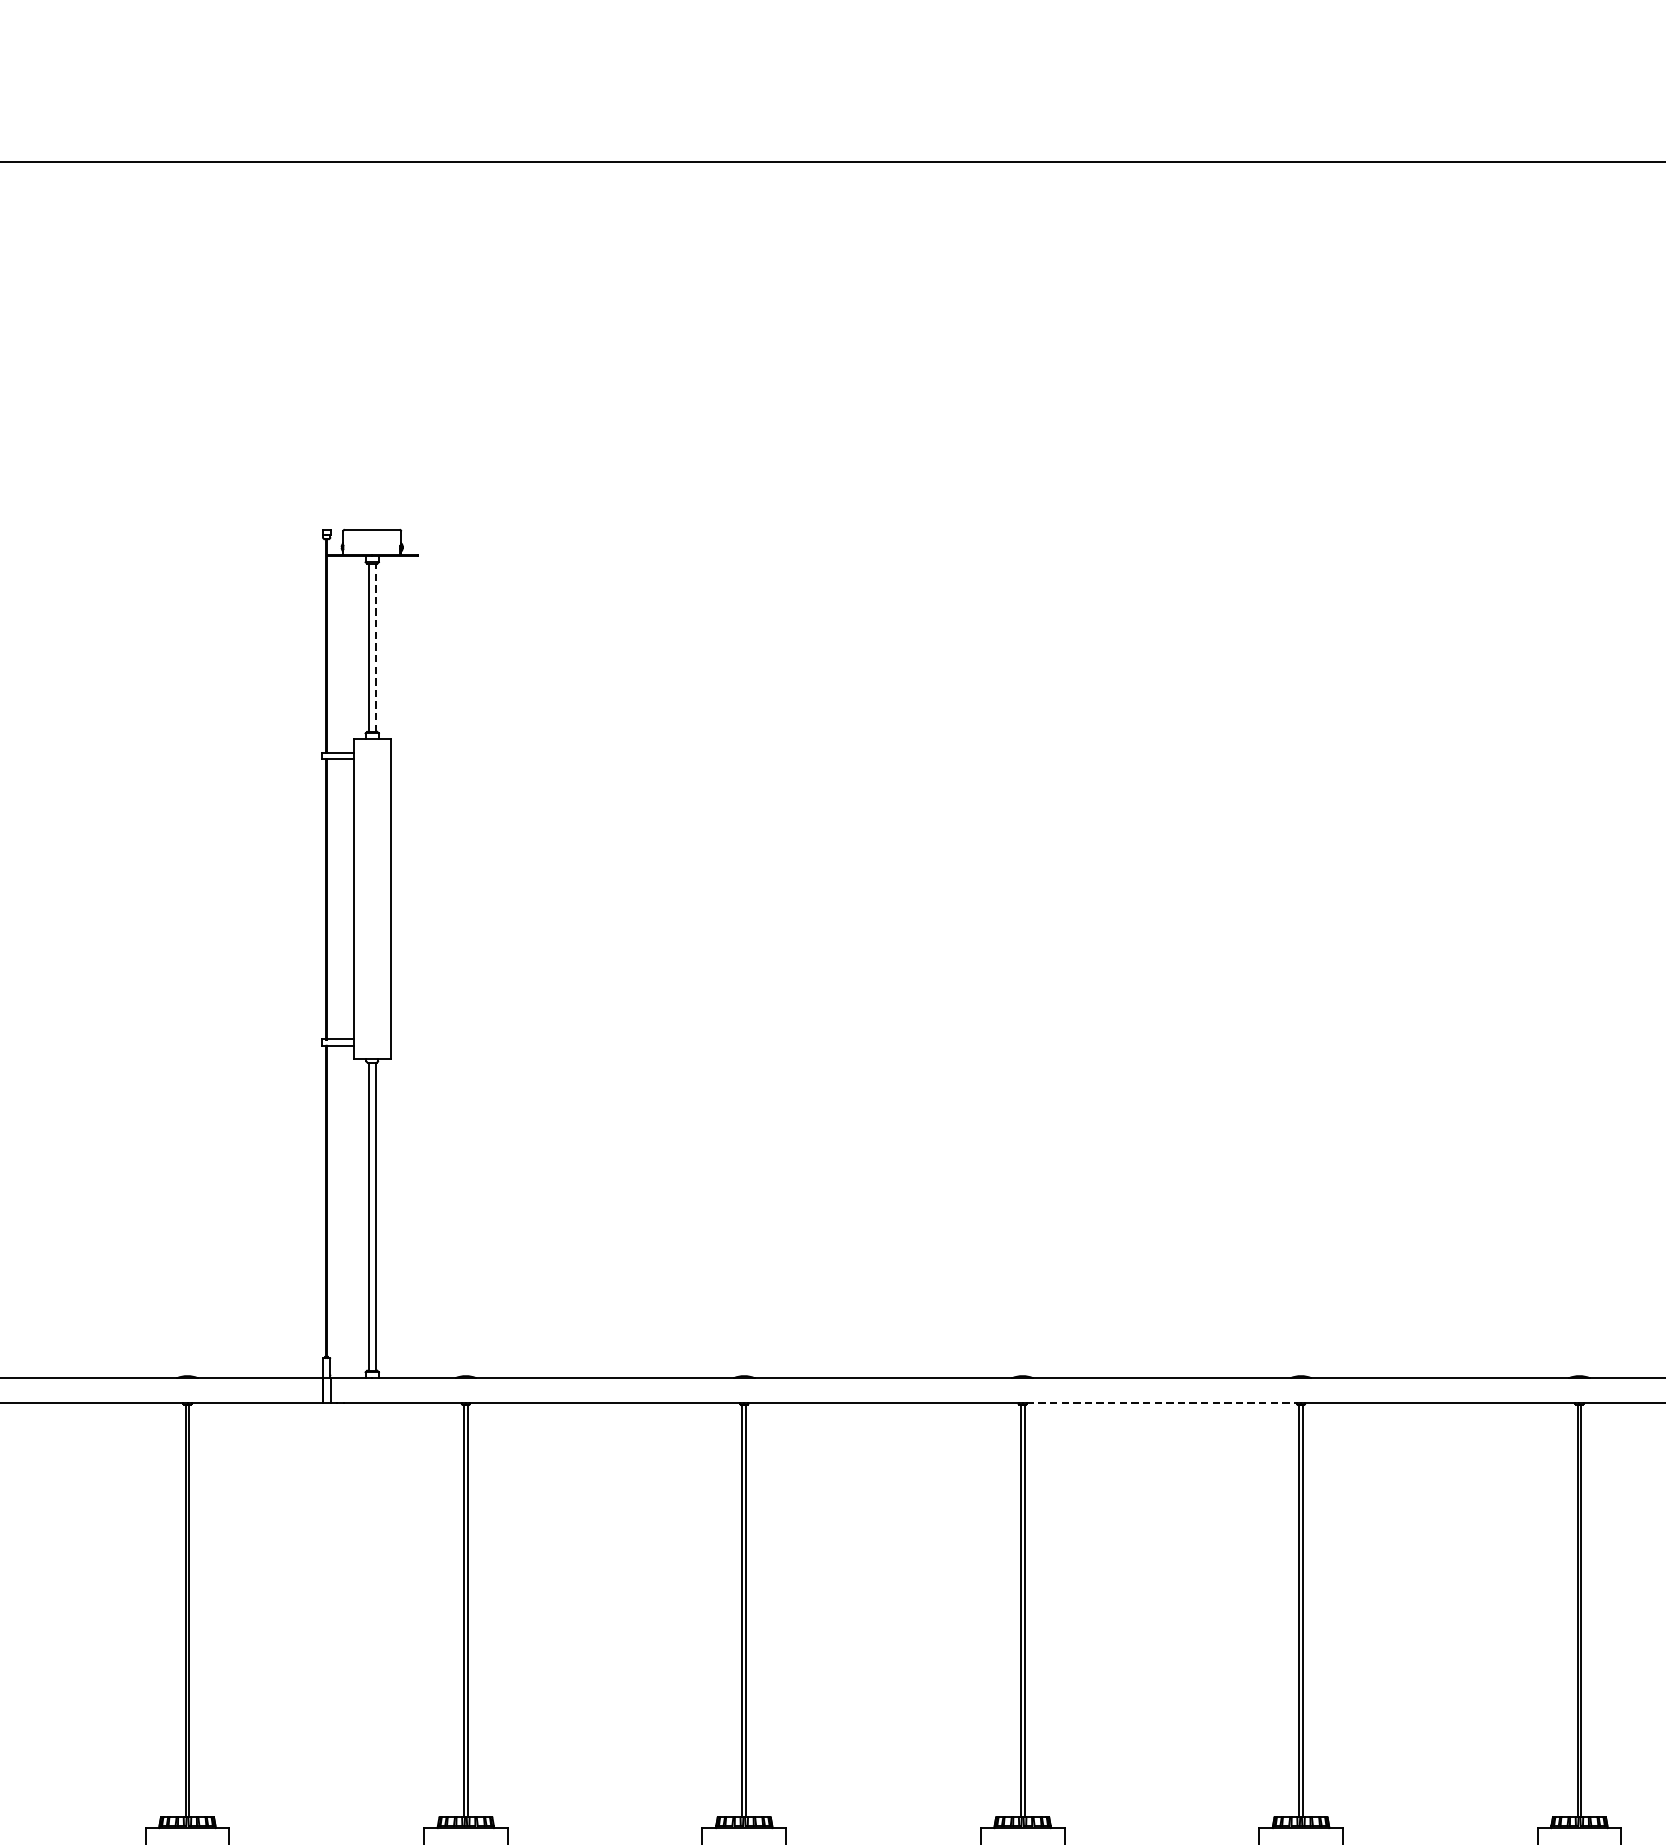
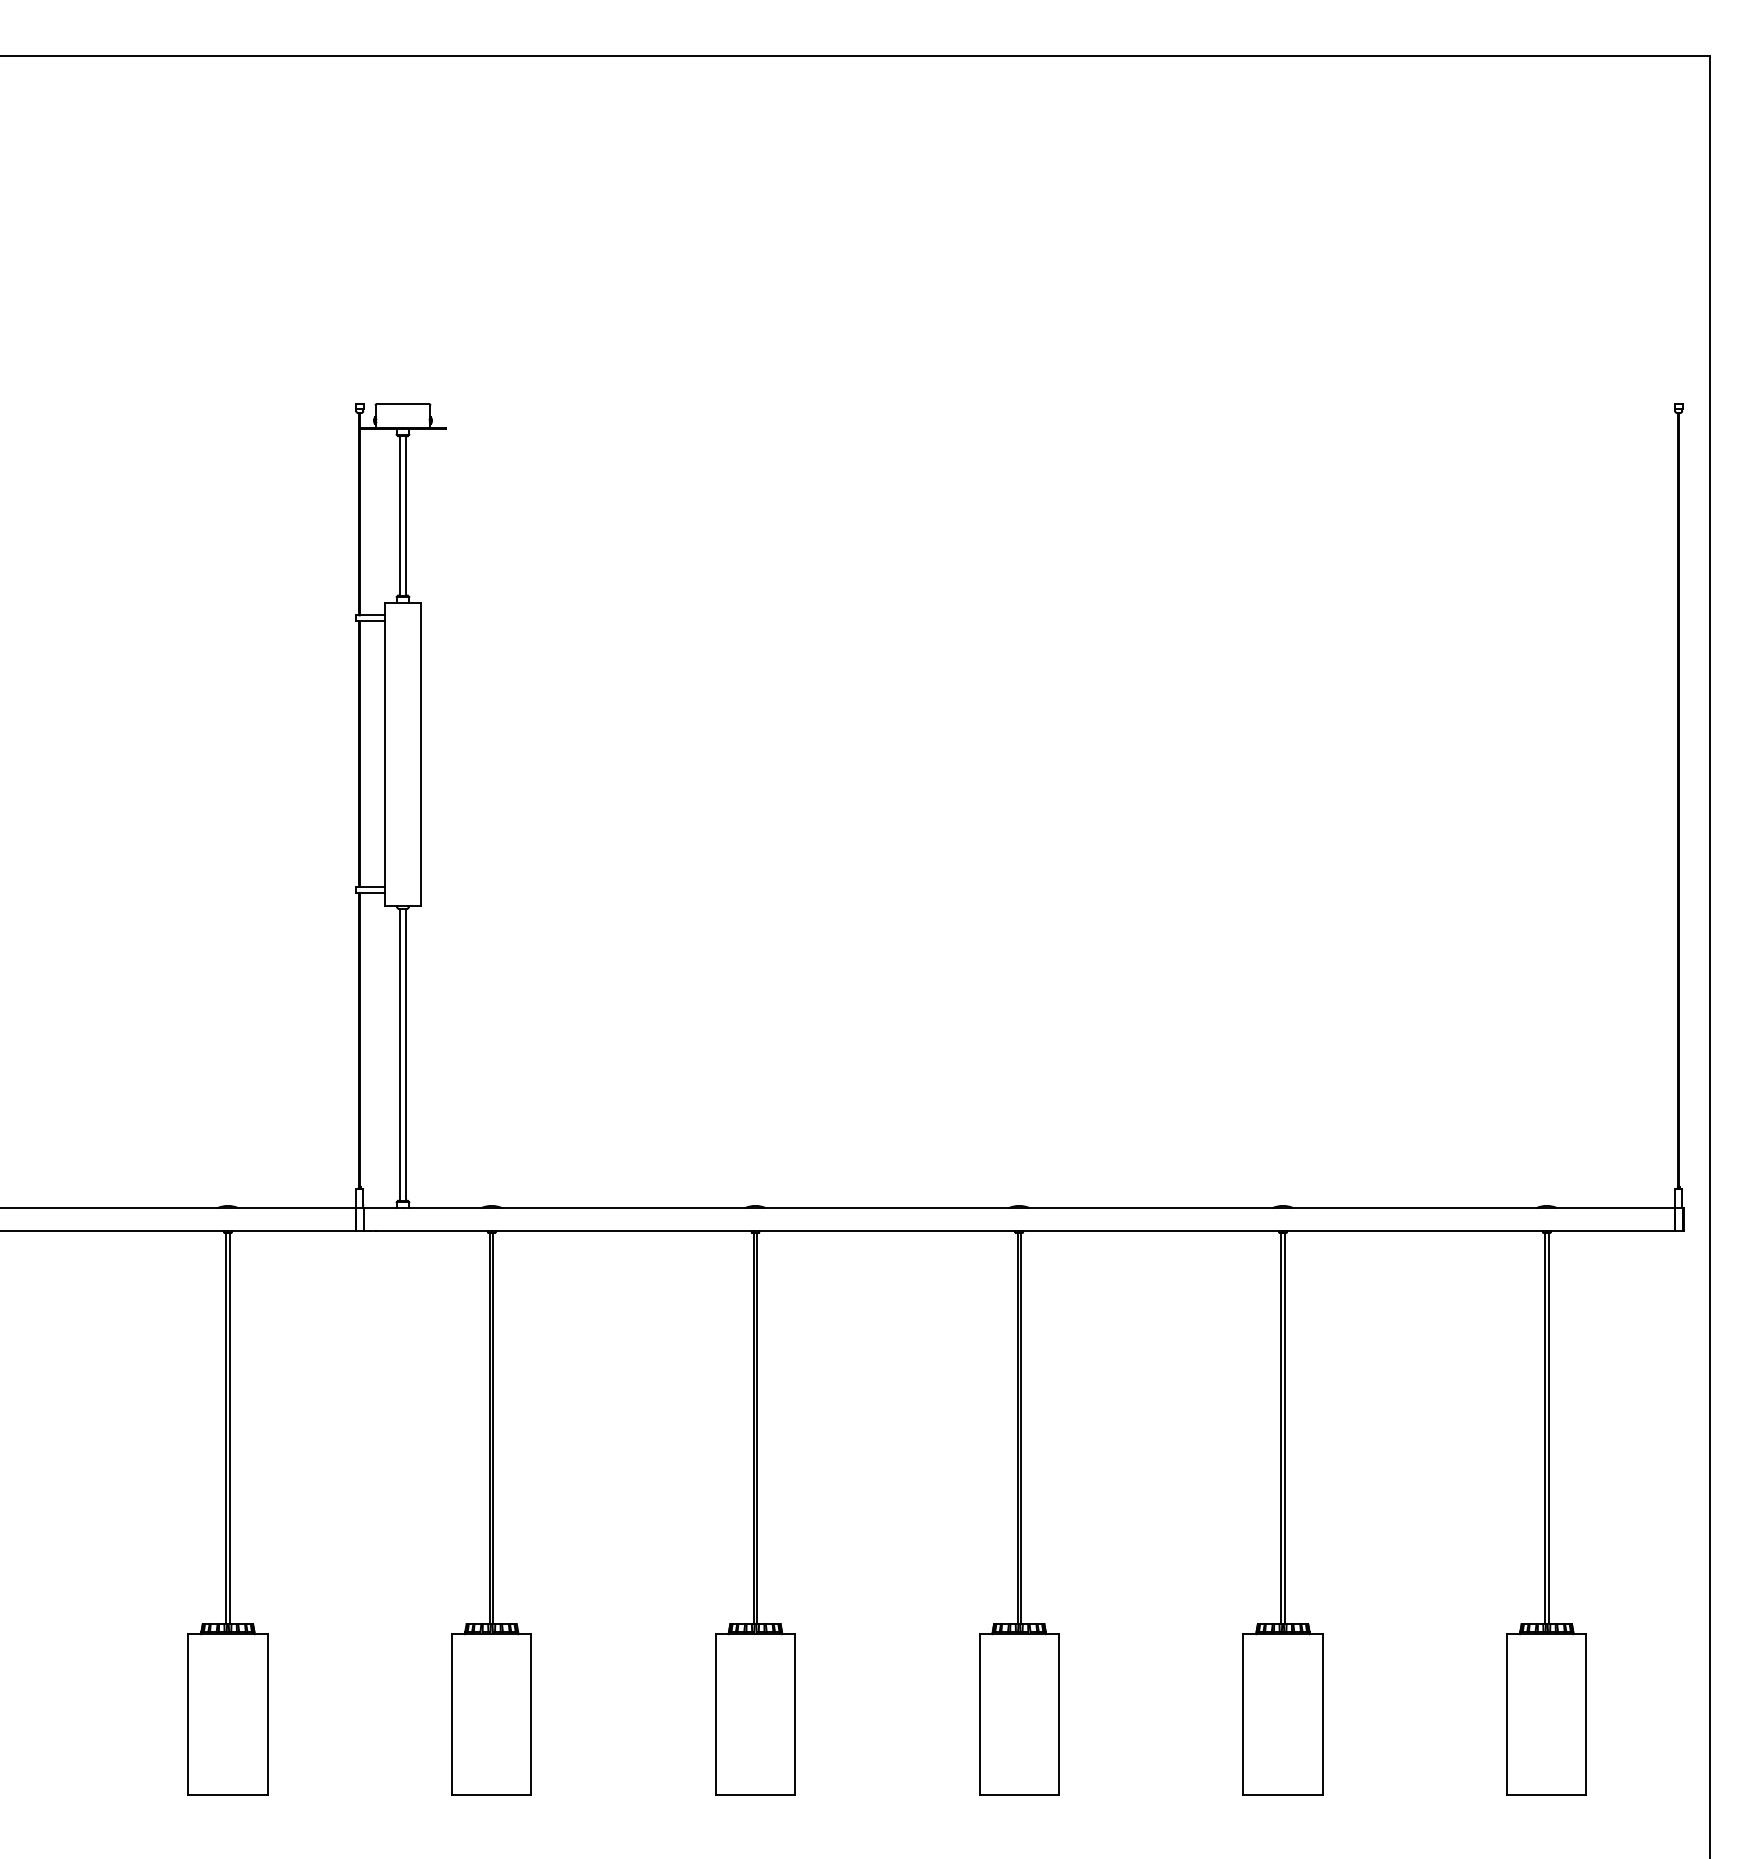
line: (375, 647) -> (406, 515), dashed -> solid
line: (1162, 1403) -> (1151, 1231), dashed -> solid

